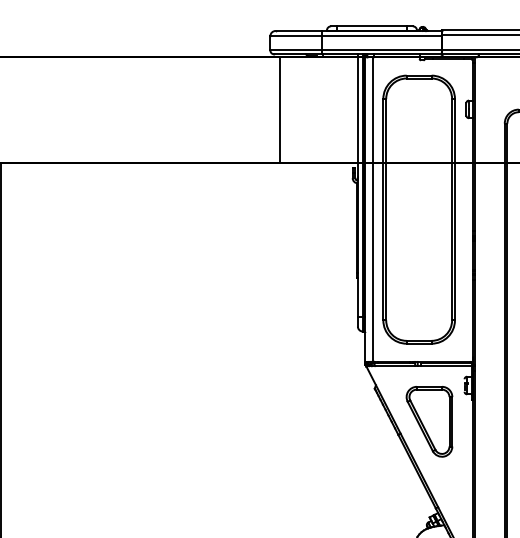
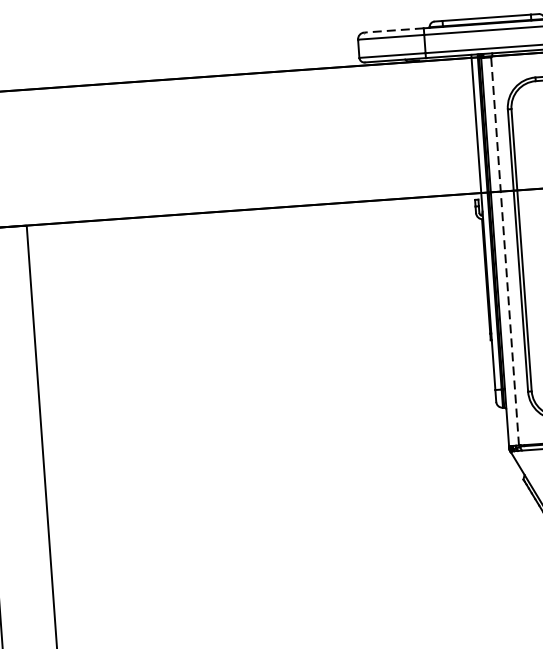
line: (298, 31) -> (393, 31), solid -> dashed
line: (279, 109) -> (376, 132), removed
line: (373, 209) -> (505, 251), solid -> dashed

